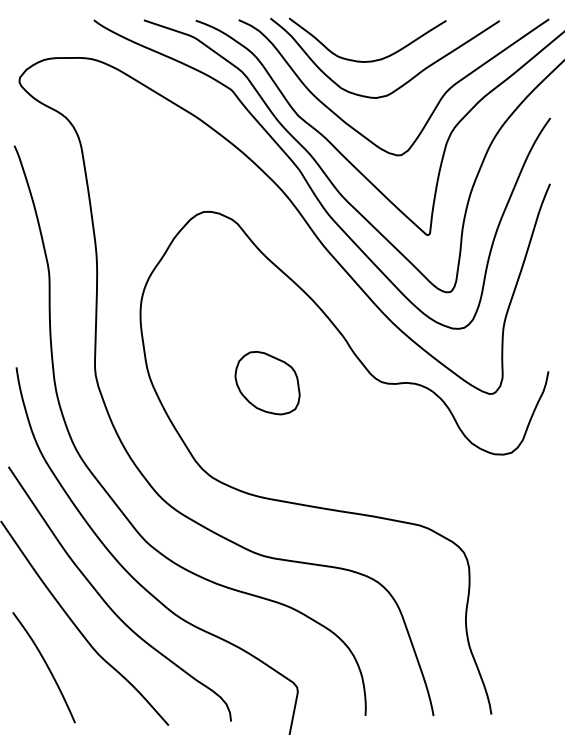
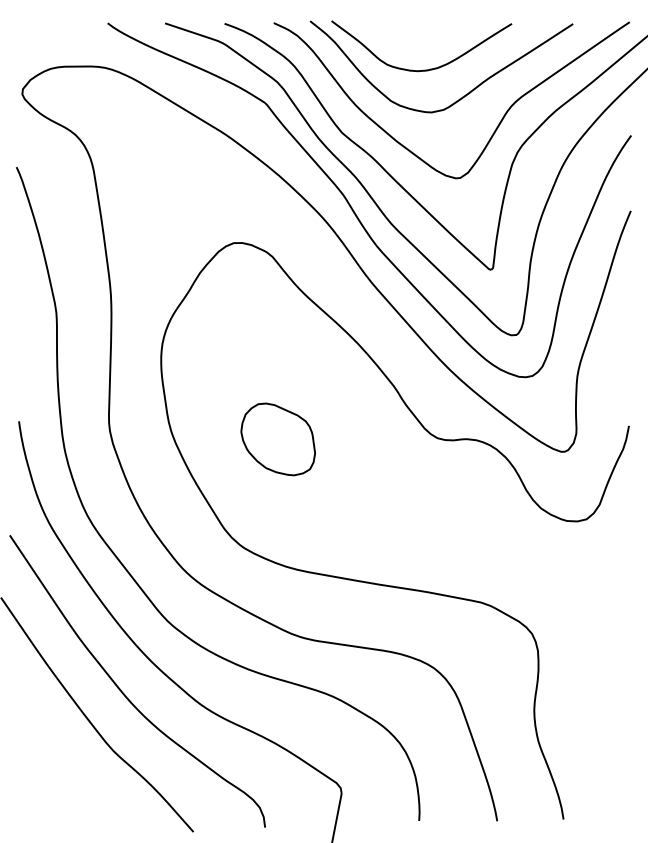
part: (267, 383) -> (278, 439), moved
curve: (46, 666) -> (53, 764), removed

